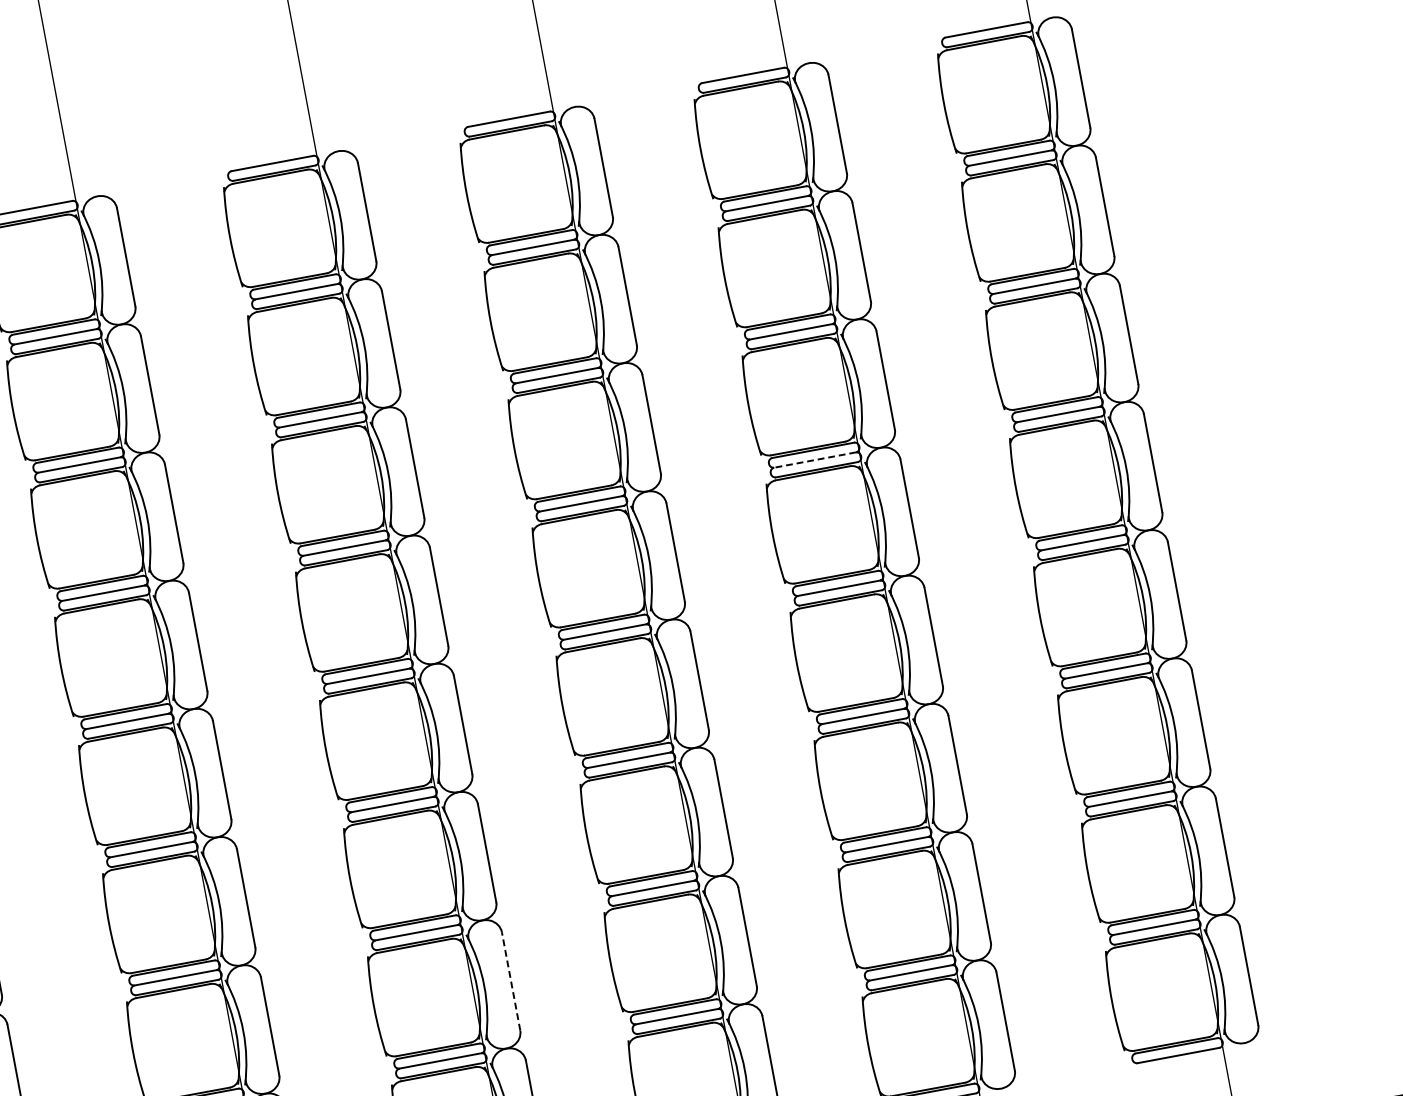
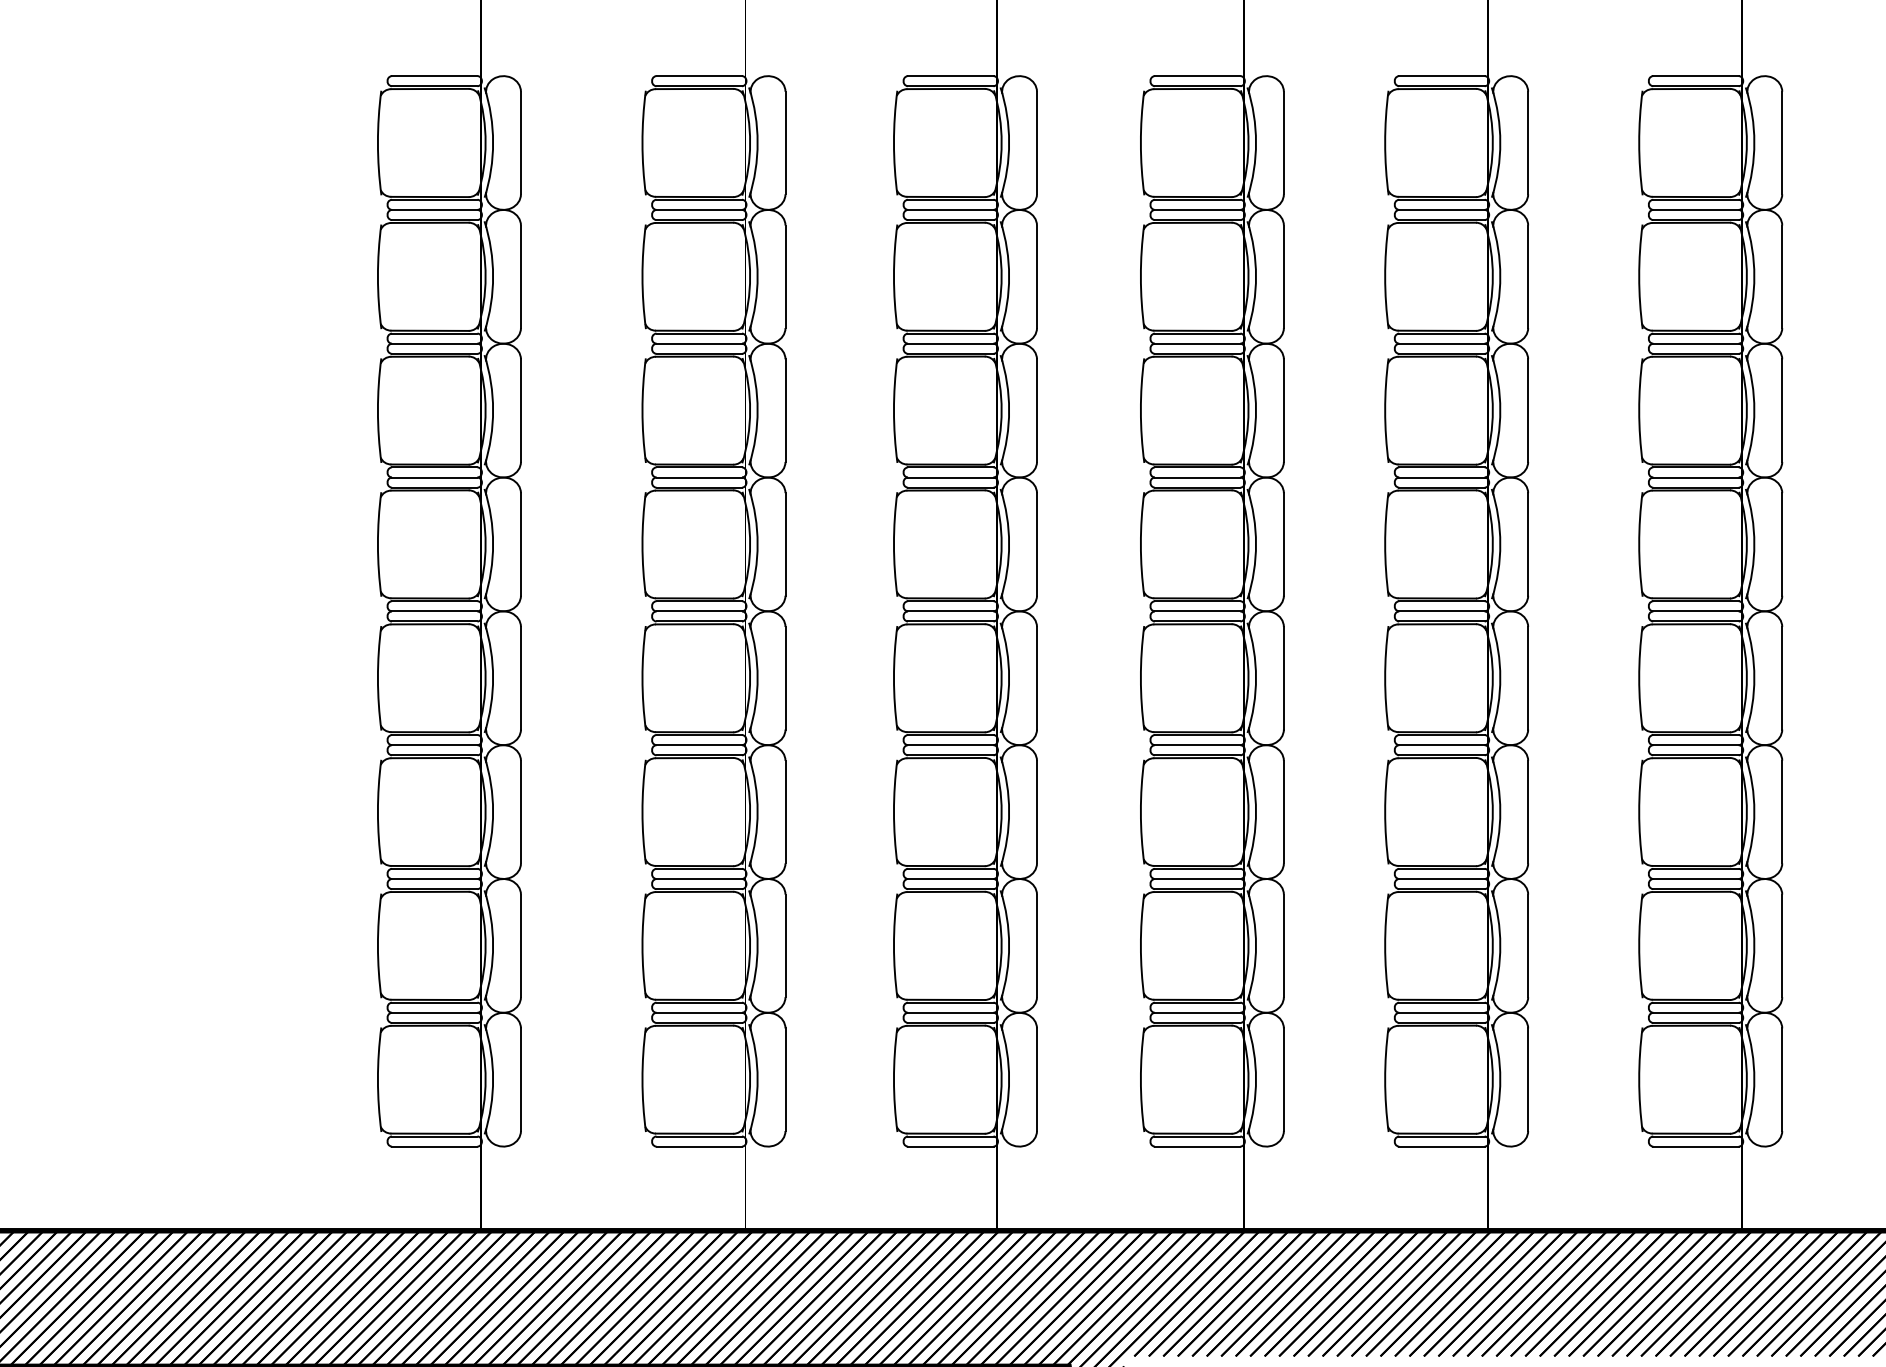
line: (814, 460) -> (1441, 477), dashed -> solid
line: (511, 980) -> (1037, 945), dashed -> solid

